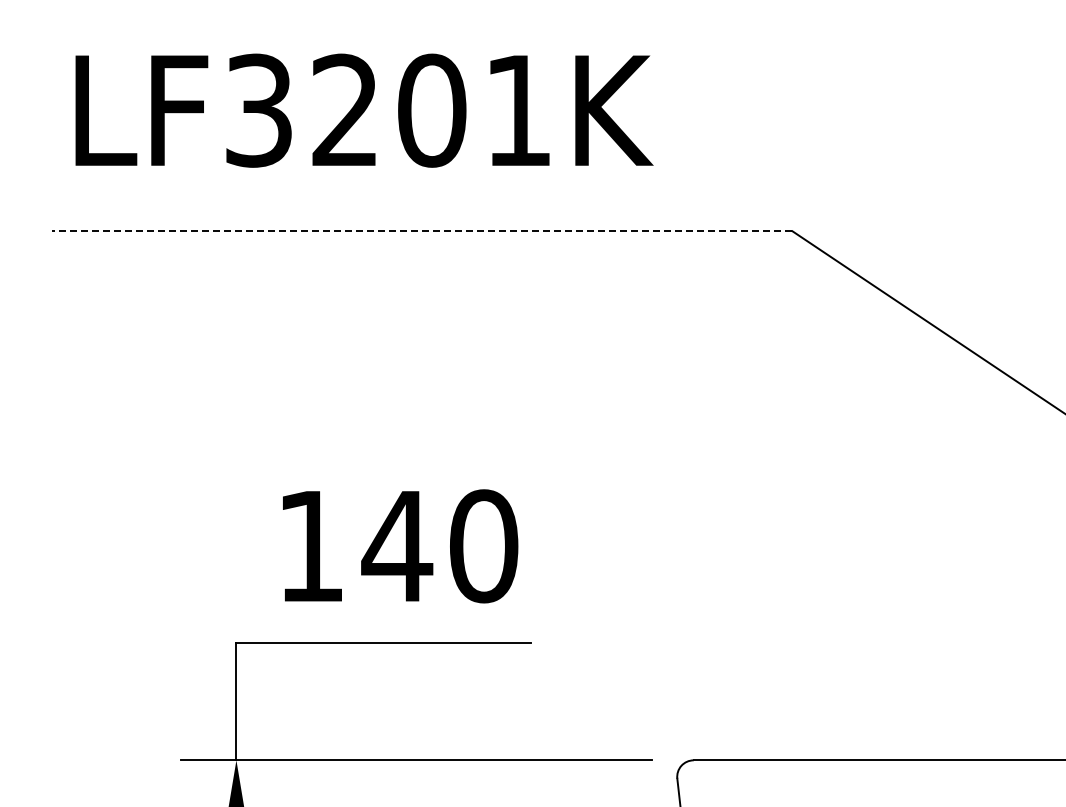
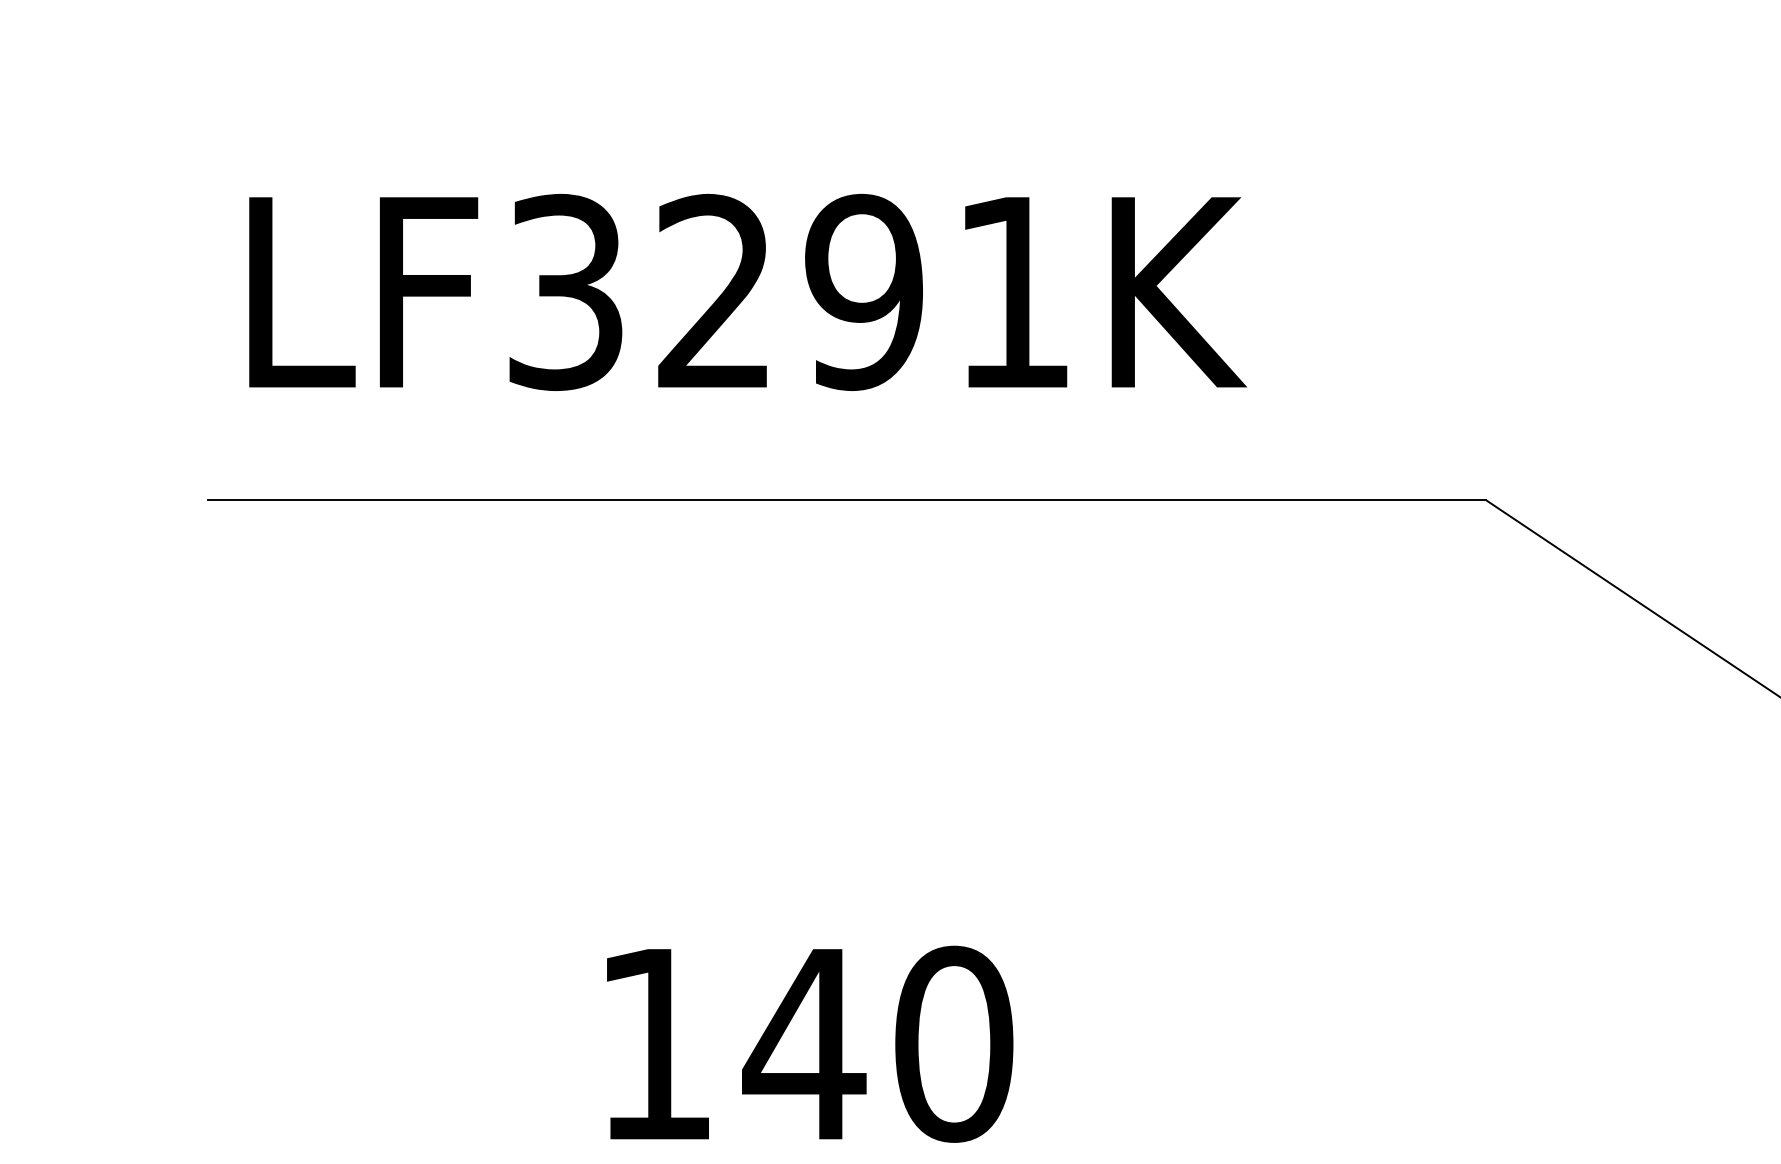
text: (431, 110) -> (863, 292), LF3201K -> LF3291K
line: (421, 231) -> (846, 500), dashed -> solid

